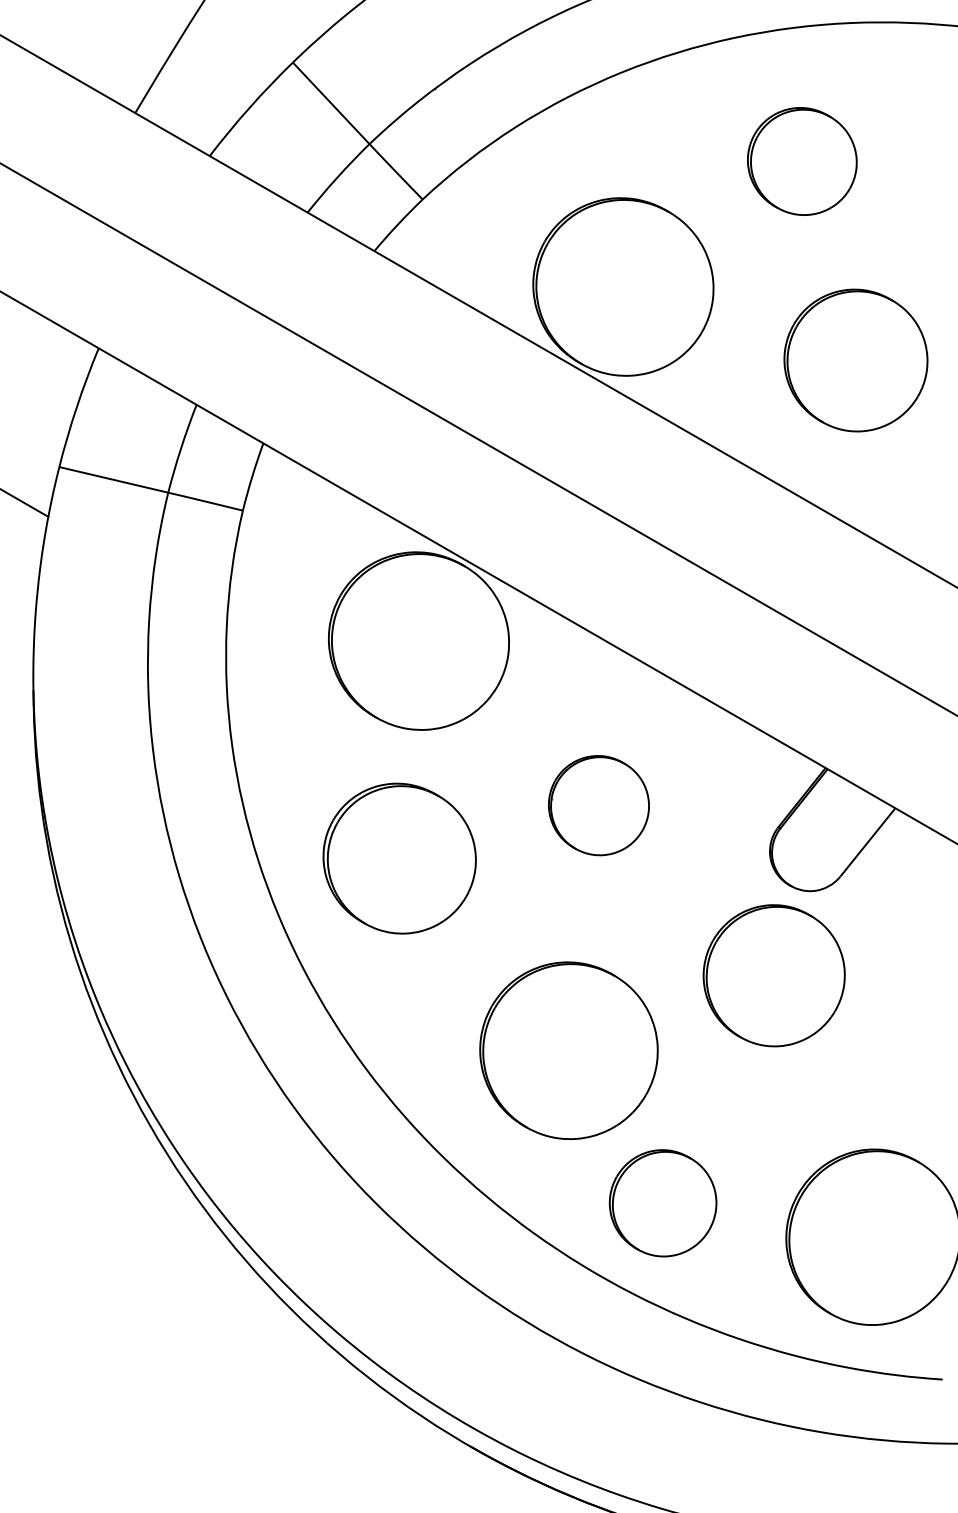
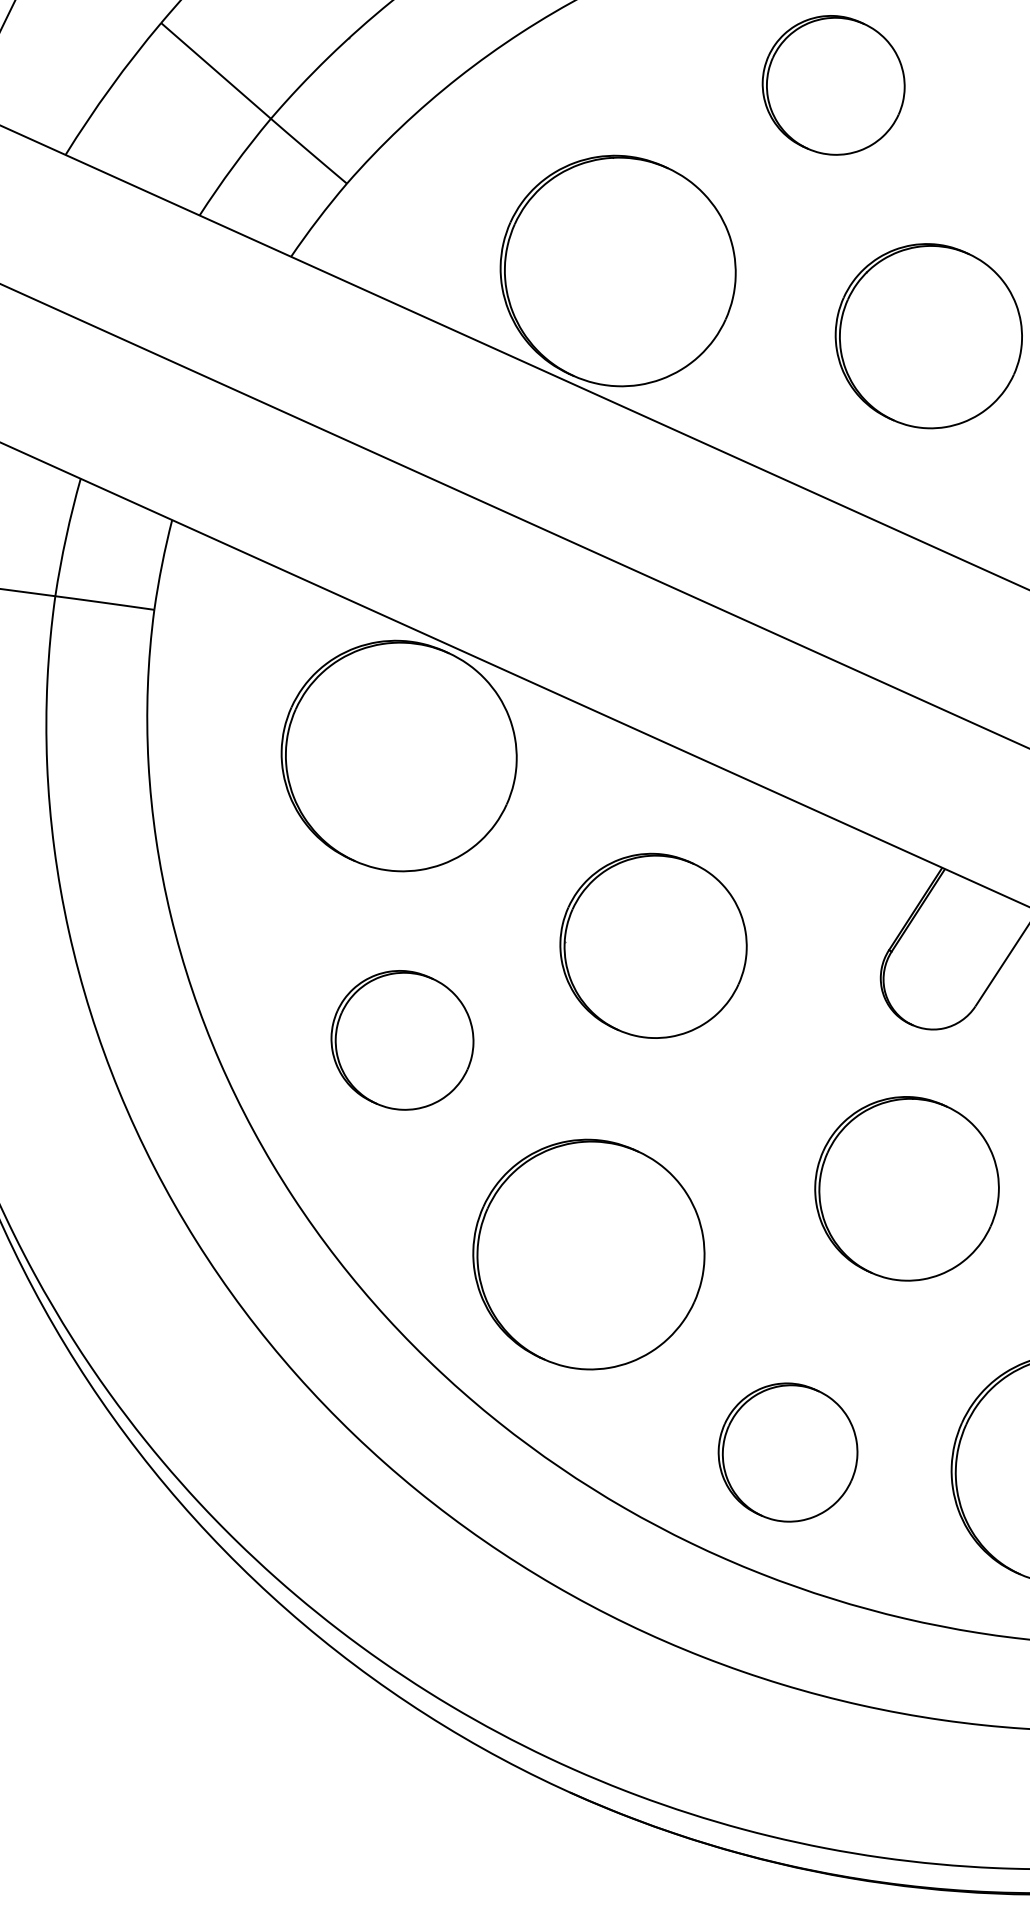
part: (598, 805) -> (652, 945), size x1.43
part: (399, 858) -> (402, 1040), size x0.71
part: (773, 975) -> (906, 1188), moved
part: (568, 1050) -> (588, 1254), moved

